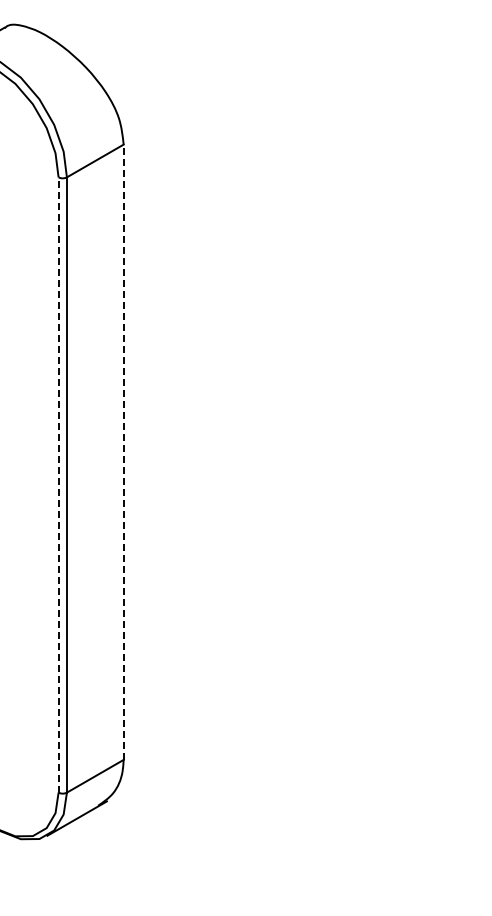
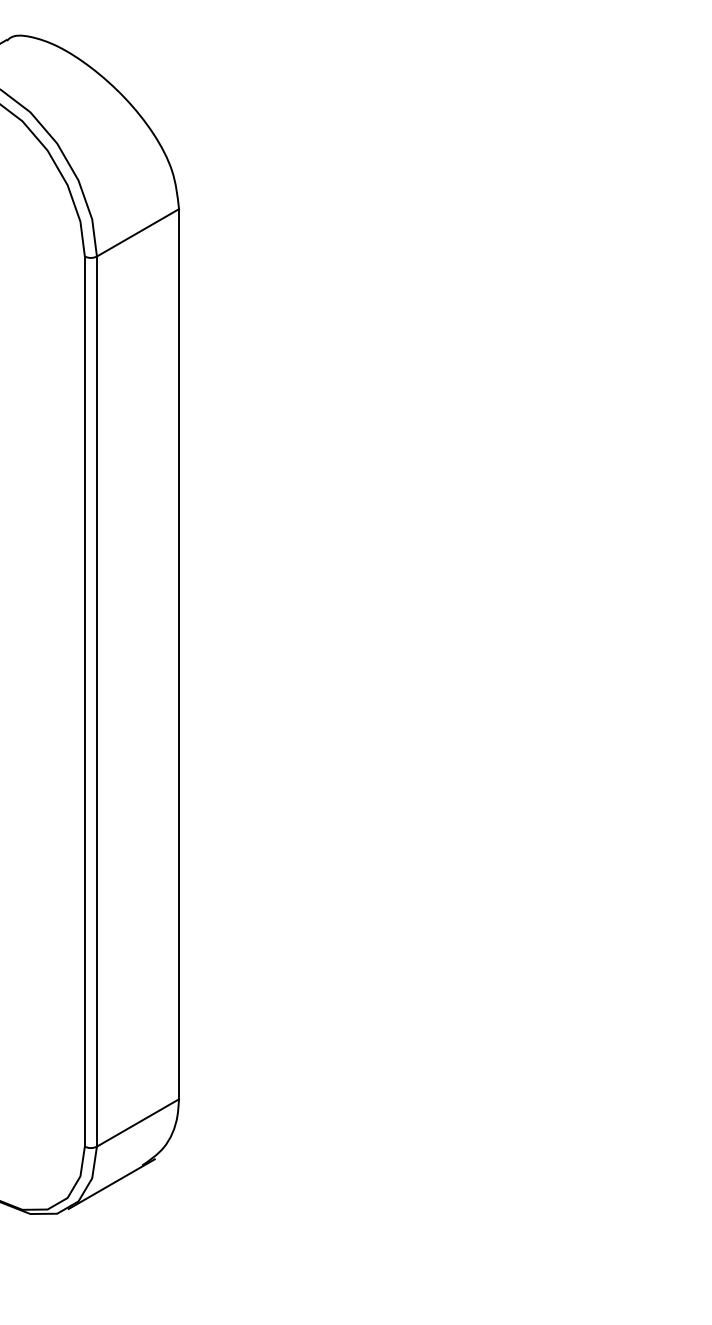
line: (123, 452) -> (178, 654), dashed -> solid
line: (58, 485) -> (84, 702), dashed -> solid

